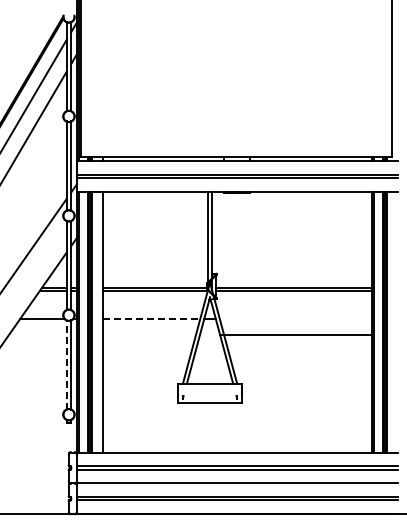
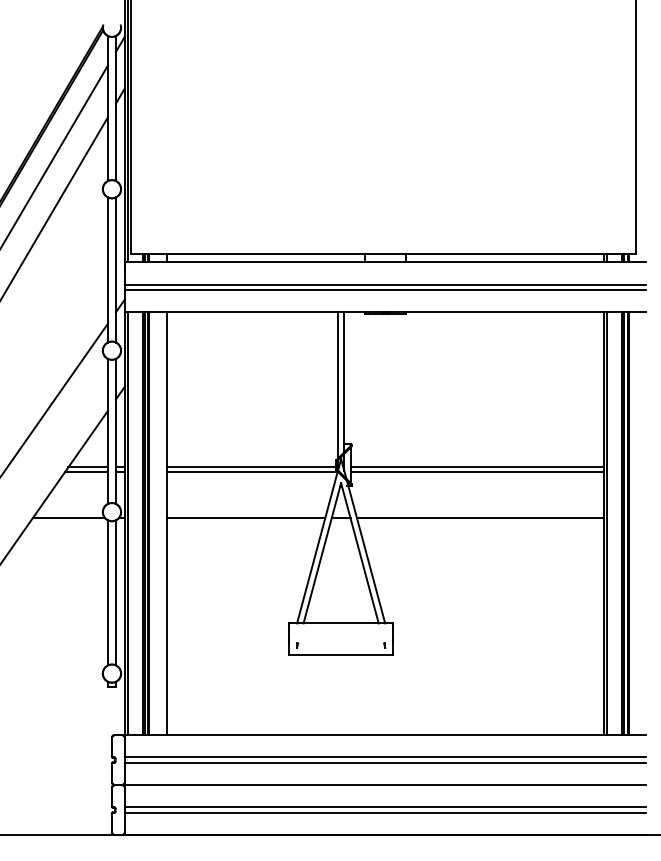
line: (151, 318) -> (246, 517), dashed -> solid
line: (295, 334) -> (479, 517), moved
line: (66, 364) -> (107, 592), dashed -> solid

